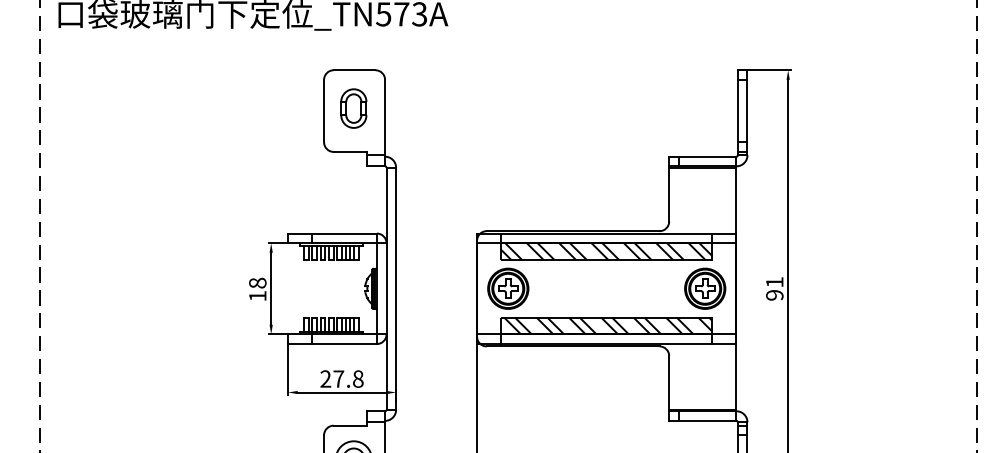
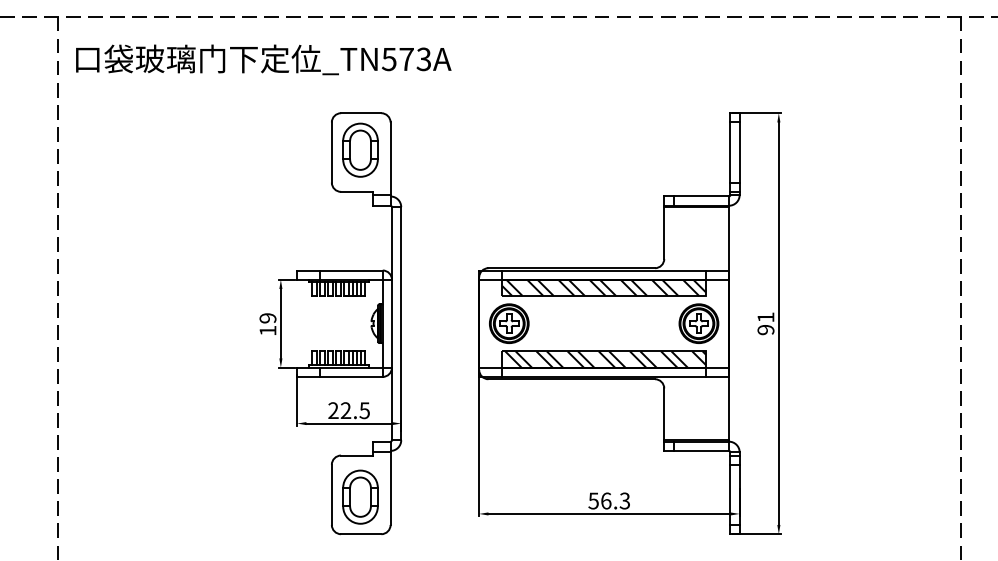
part: (353, 107) -> (360, 149), size x1.43
text: (257, 283) -> (267, 318), 18 -> 19
text: (347, 378) -> (354, 410), 27.8 -> 22.5

